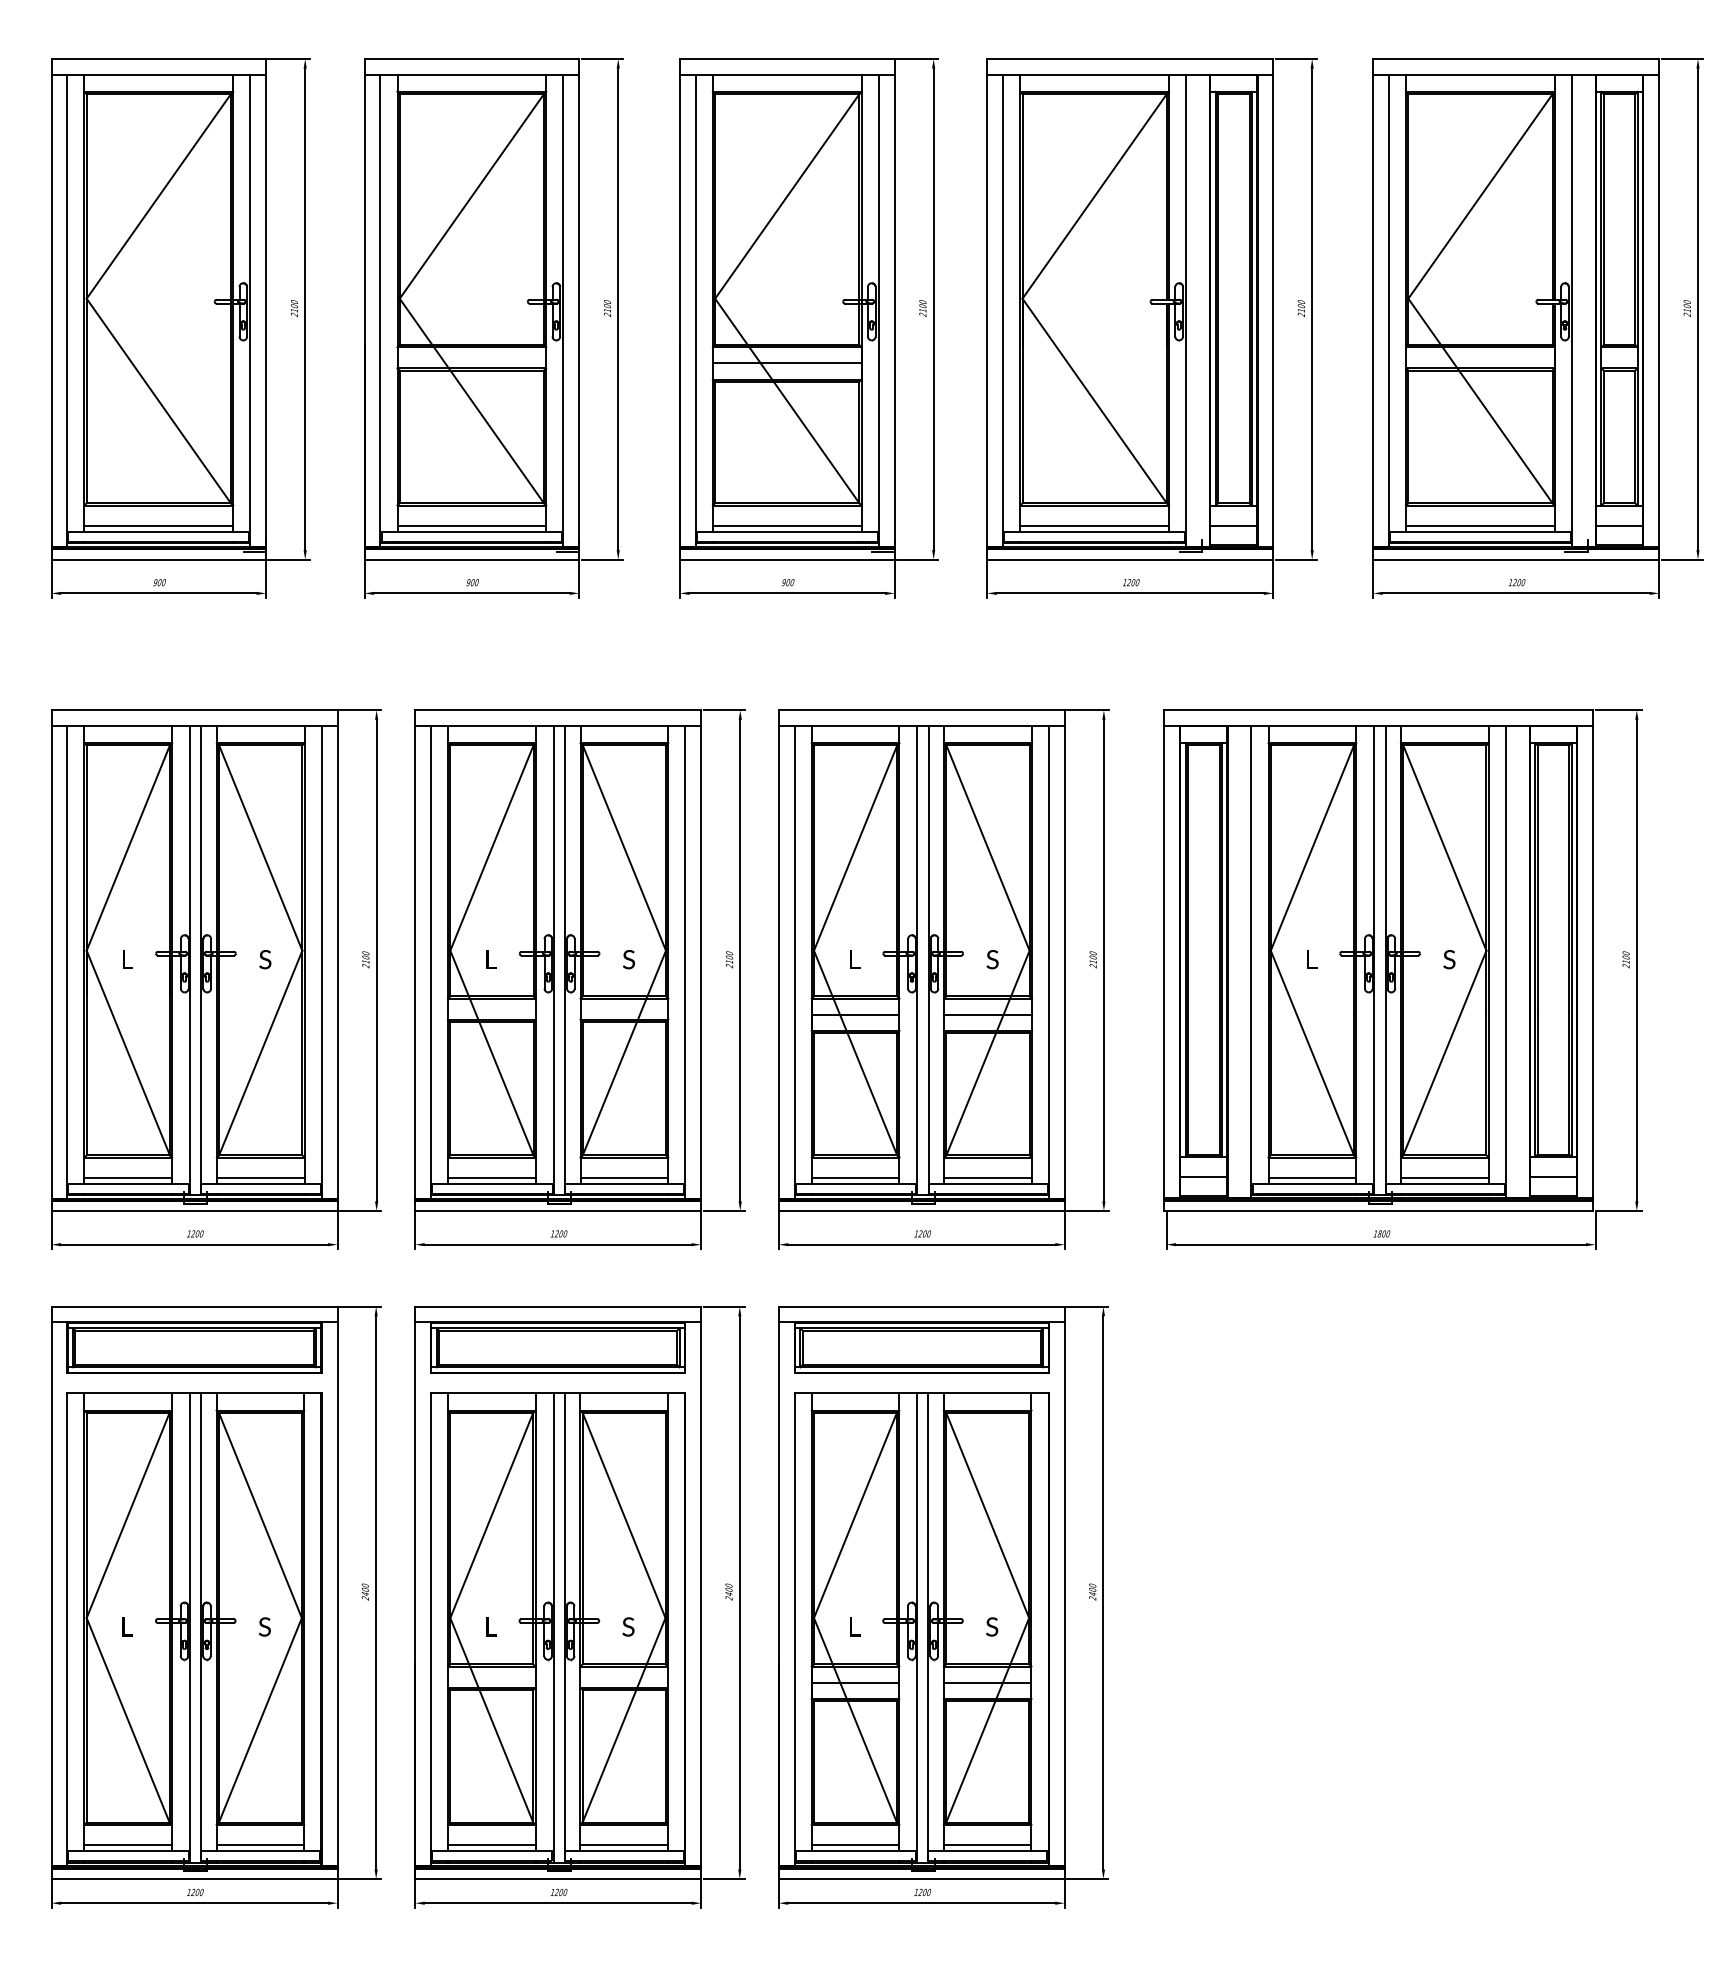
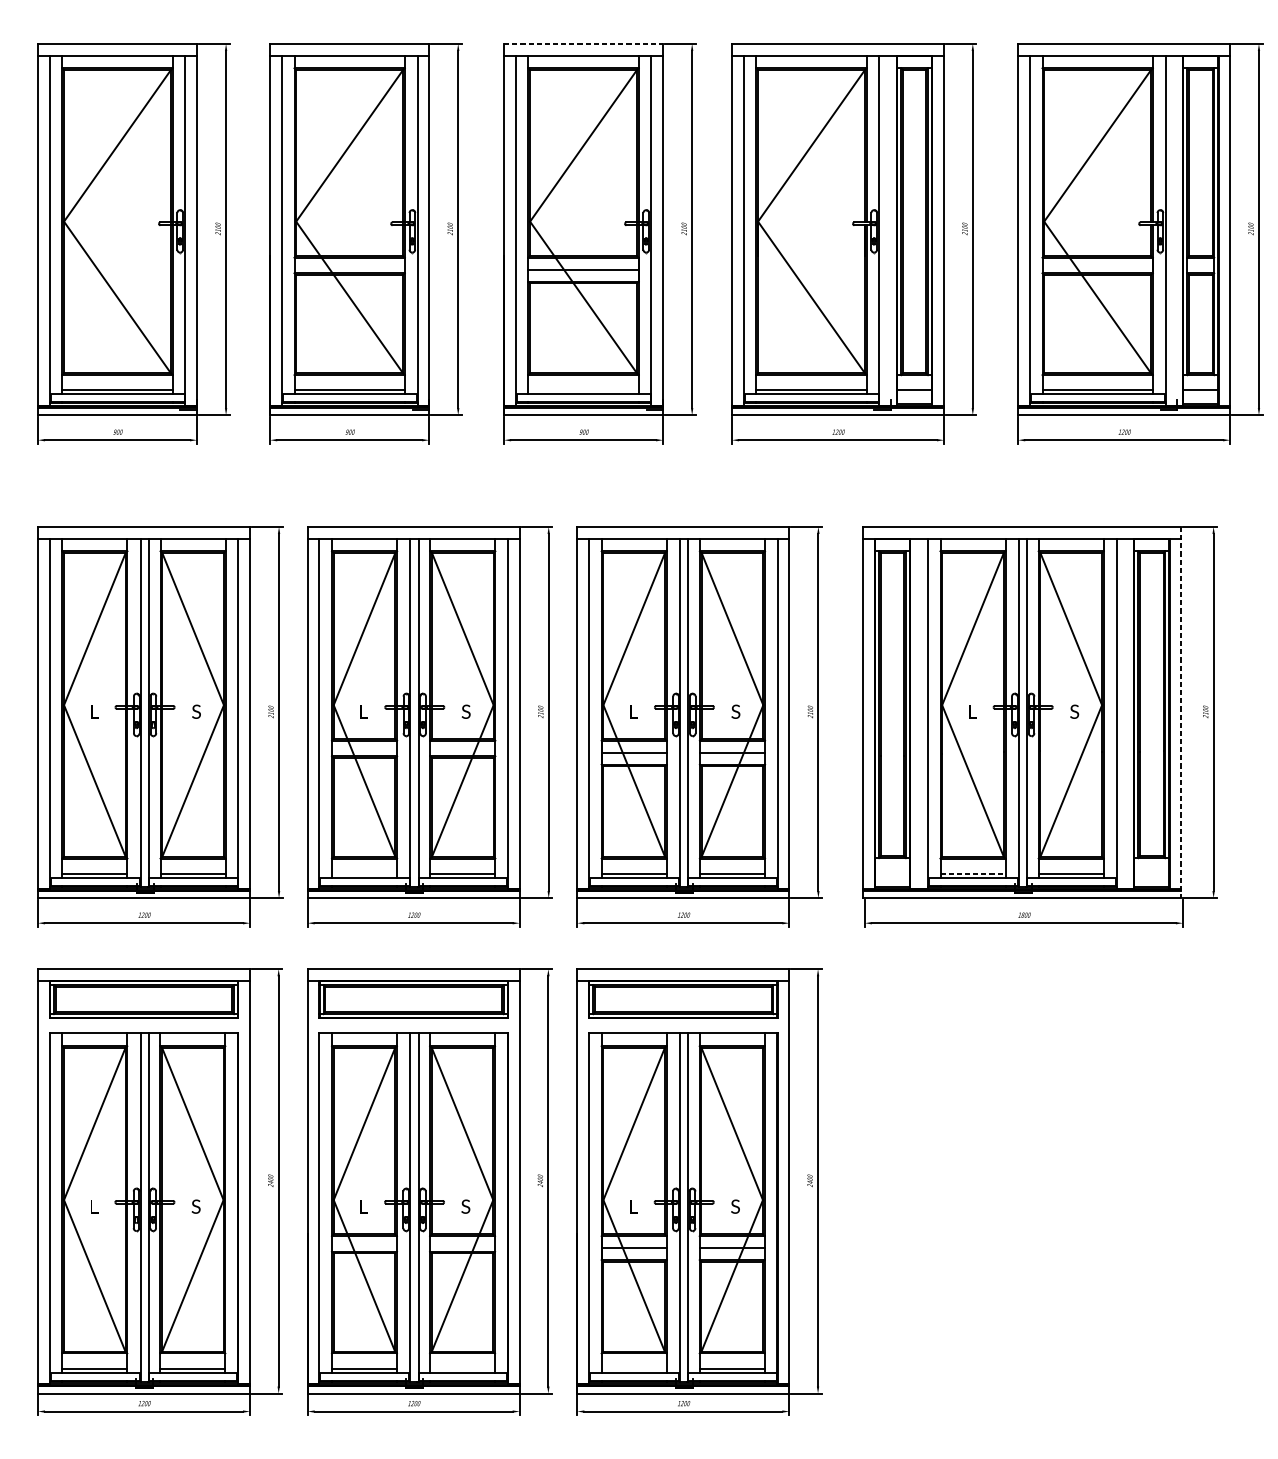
line: (787, 59) -> (583, 44), solid -> dashed
line: (786, 525) -> (583, 389), removed
line: (1593, 961) -> (1181, 713), solid -> dashed
line: (491, 1177) -> (364, 873), removed
line: (1203, 1177) -> (892, 873), removed
line: (1312, 1177) -> (973, 873), solid -> dashed
line: (1552, 1177) -> (1151, 873), removed
line: (623, 1845) -> (462, 1368), removed
line: (855, 1845) -> (634, 1368), removed

